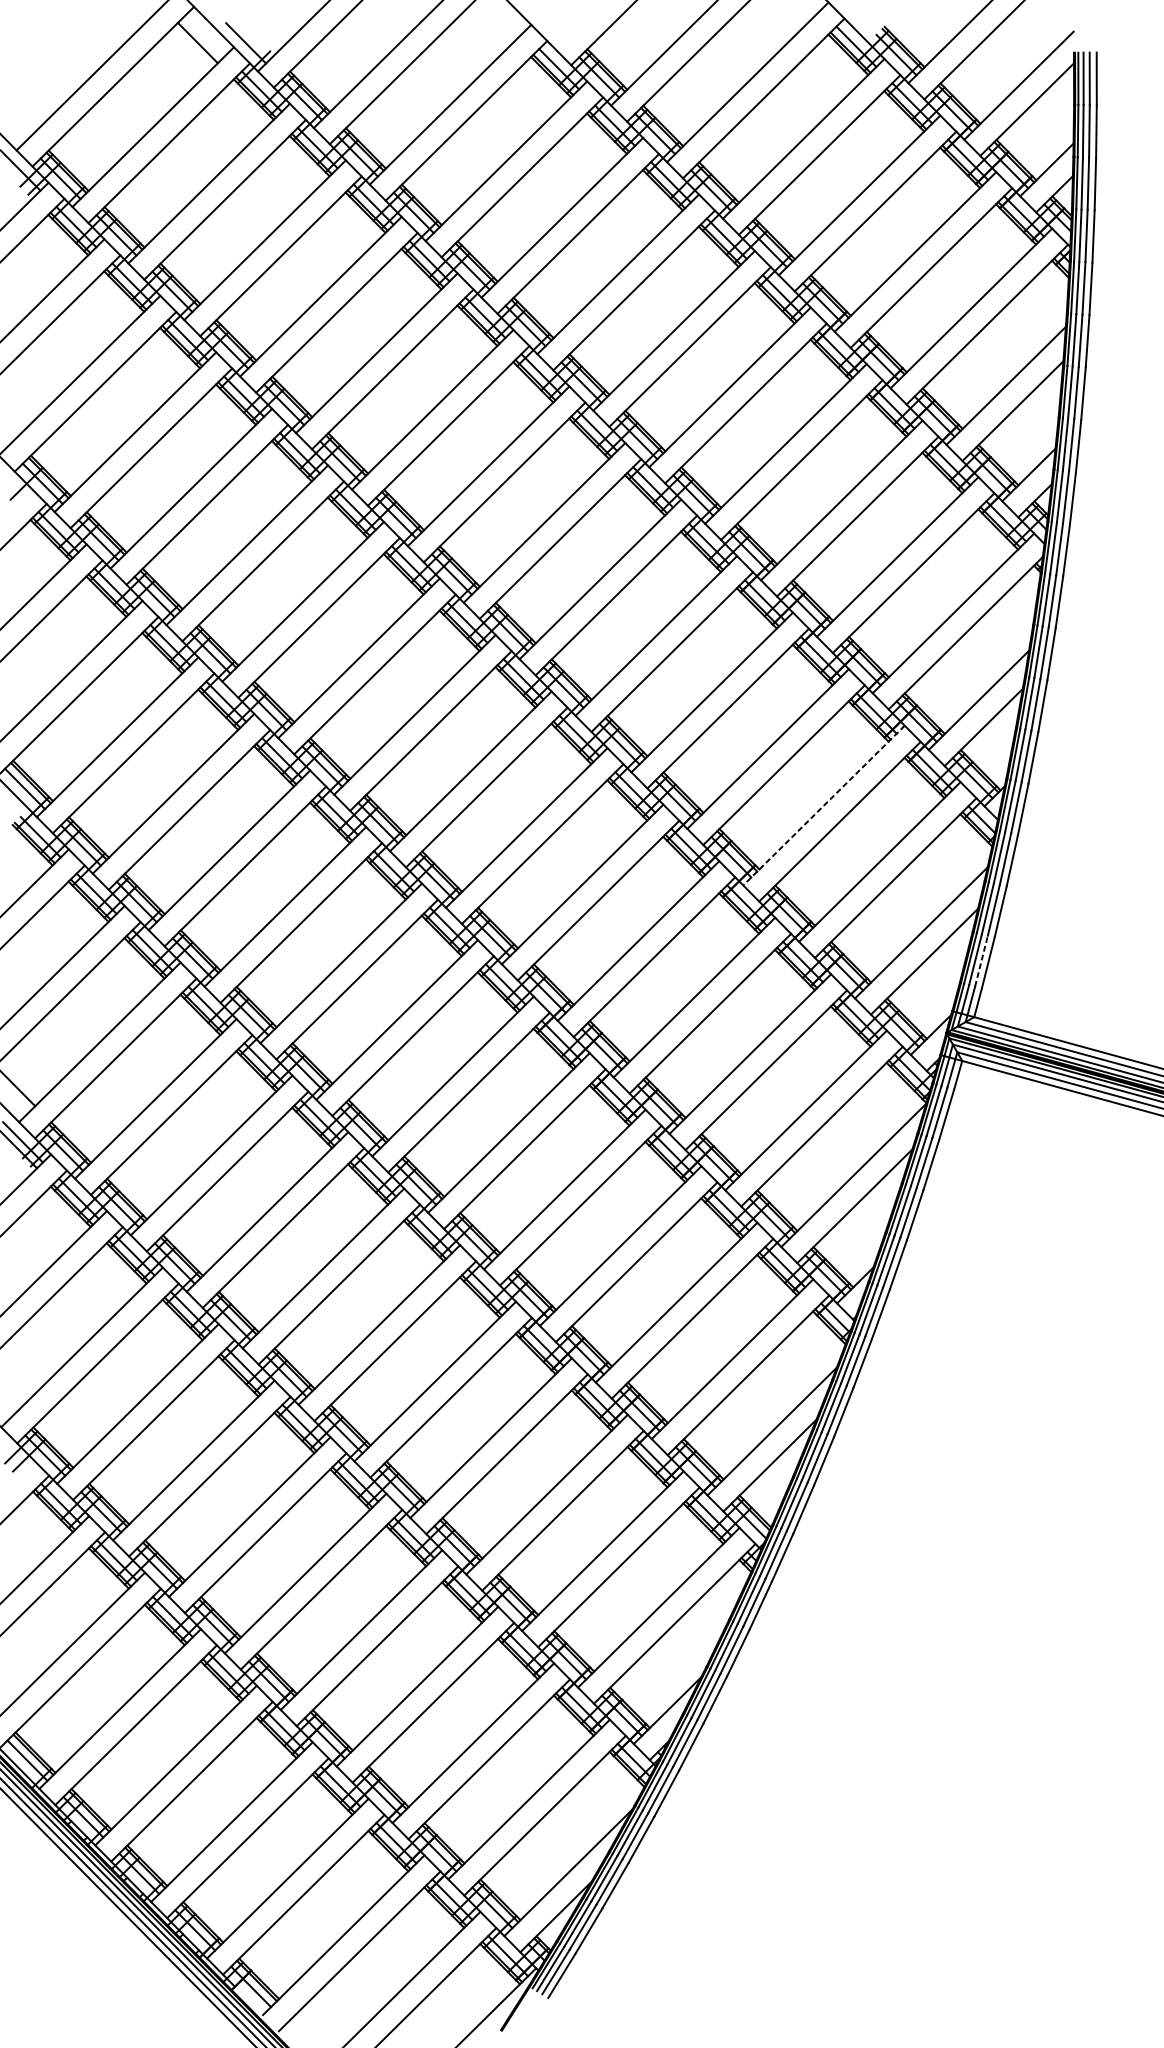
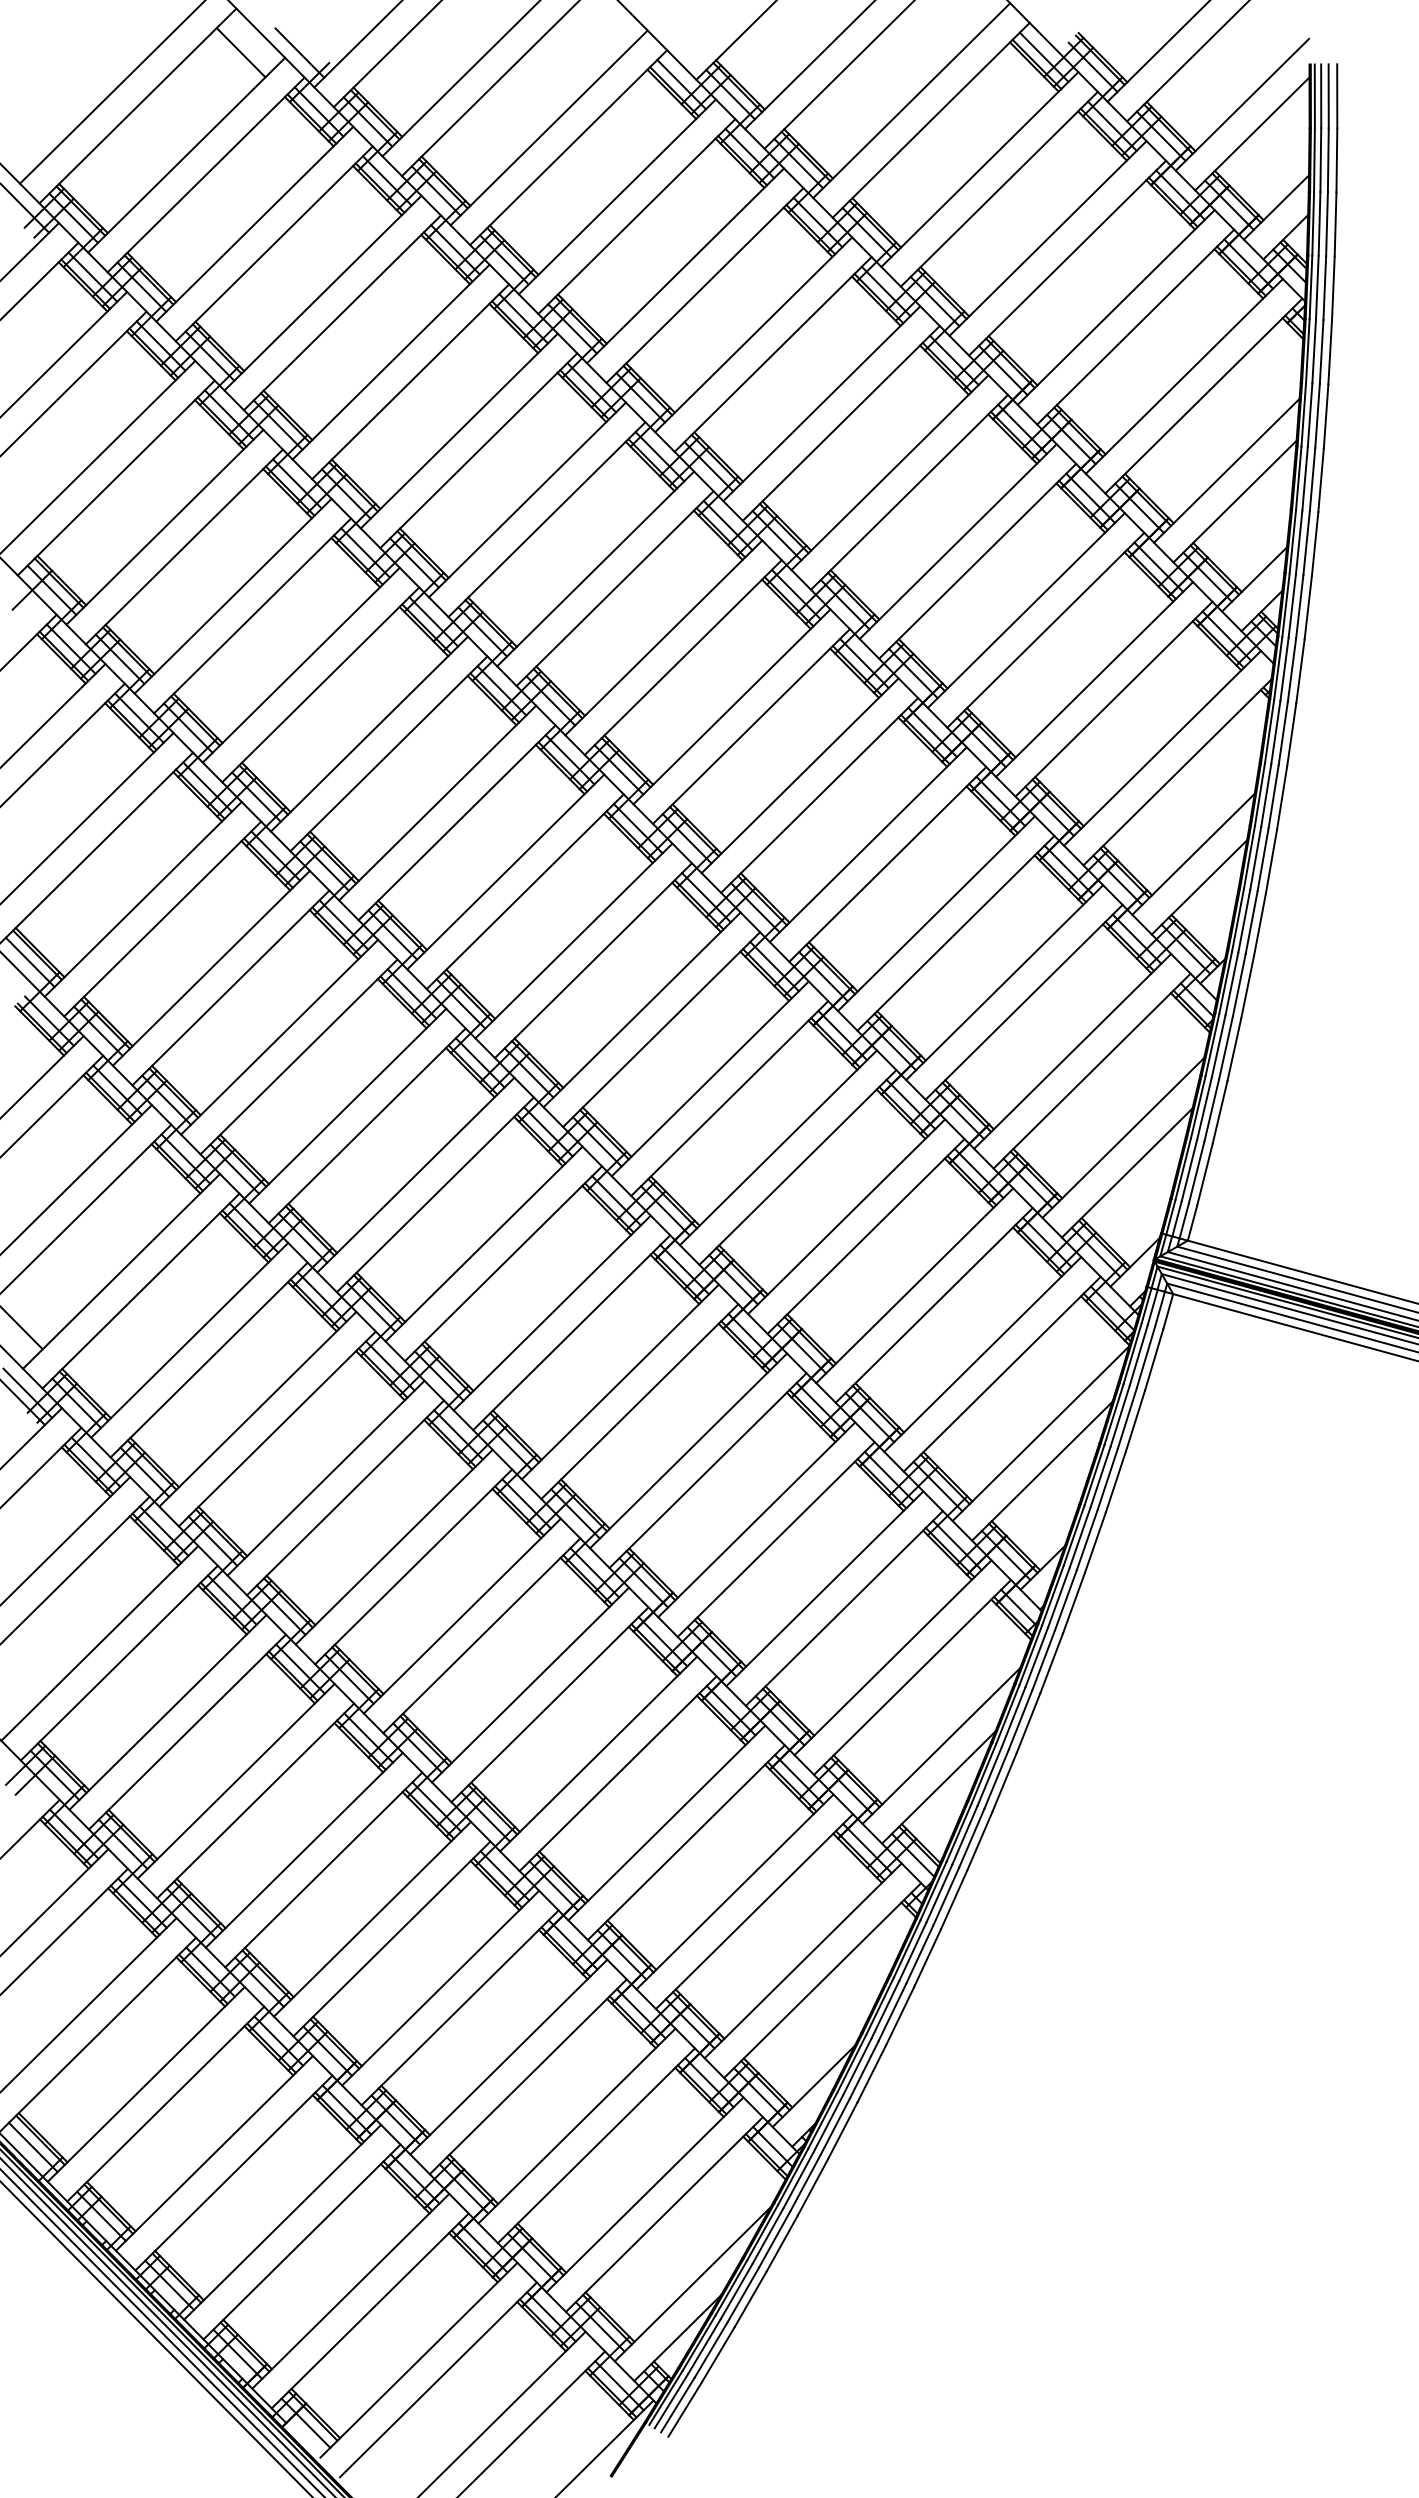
line: (823, 805) -> (1004, 982), dashed -> solid
line: (981, 961) -> (1196, 1172), dashed -> solid

